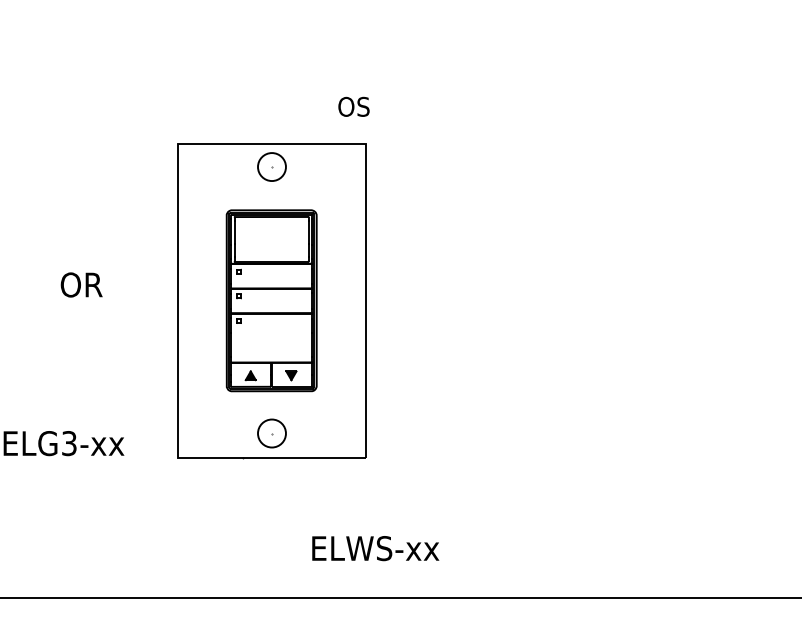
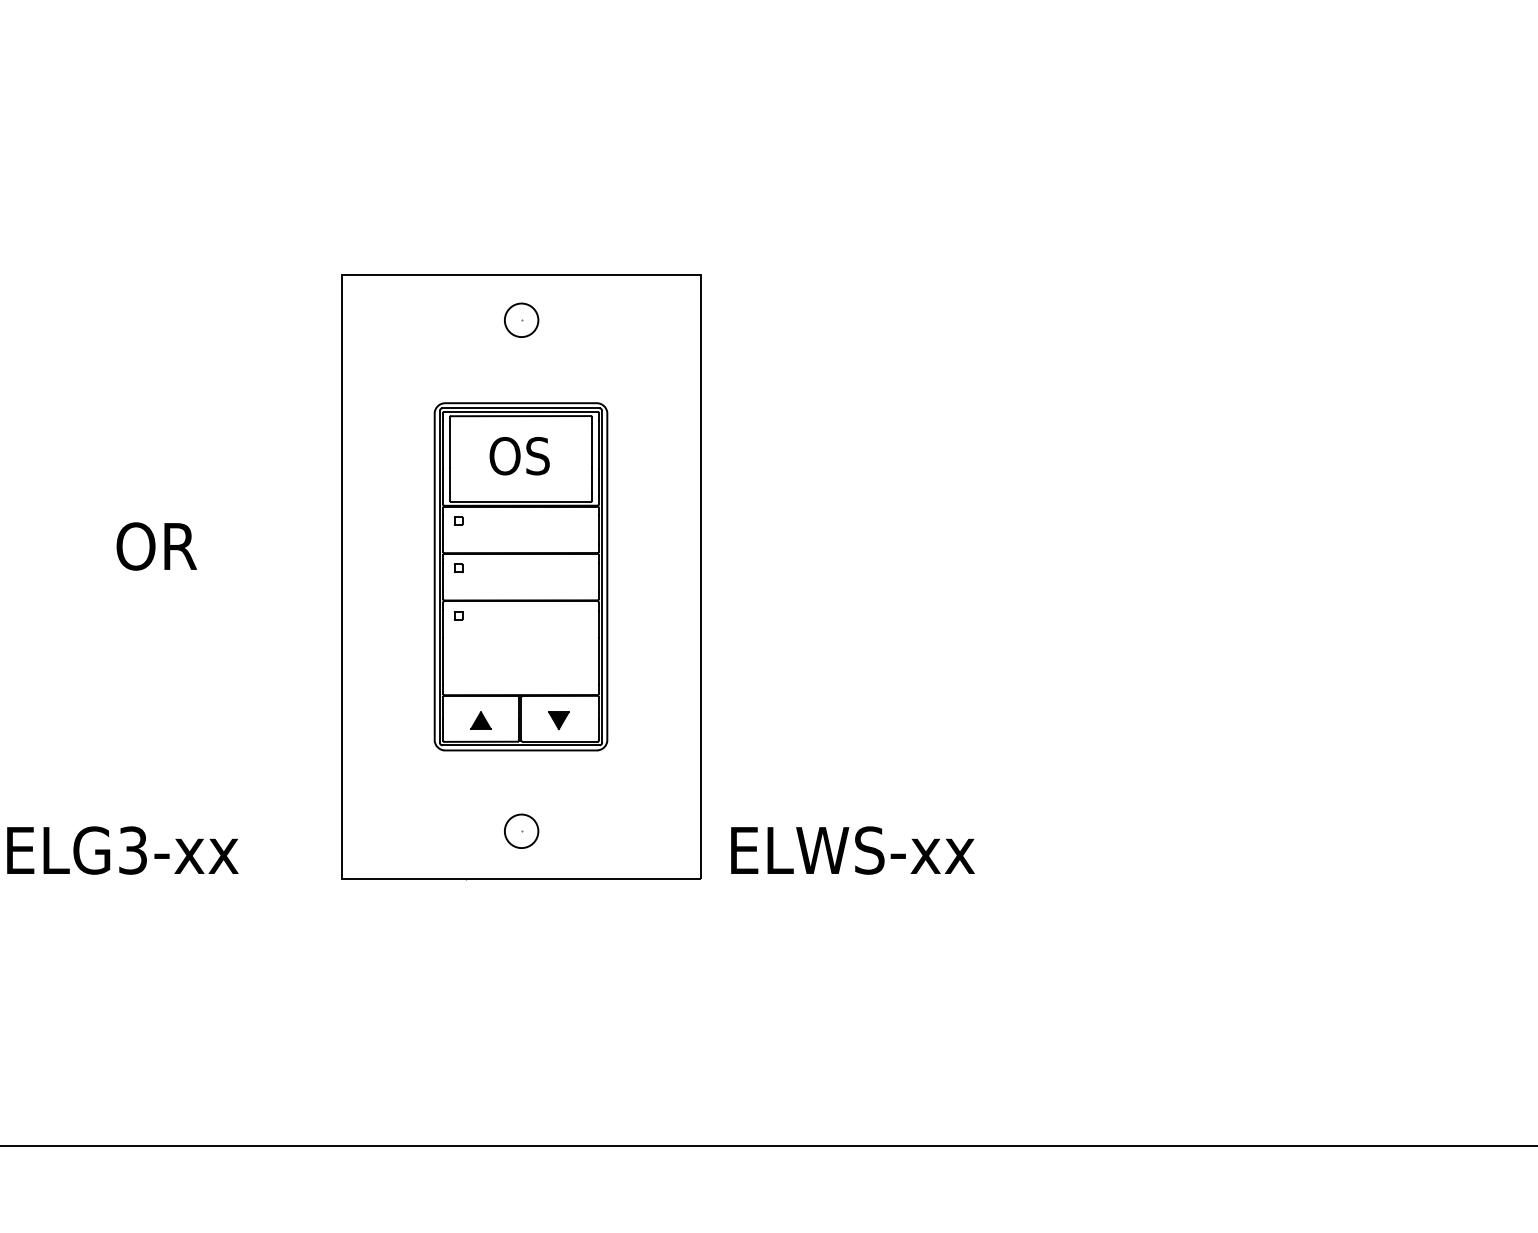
text: (353, 106) -> (518, 455), moved
circle: (271, 166) -> (520, 319), size x0.62
circle: (271, 433) -> (520, 831), size x0.62
text: (375, 548) -> (852, 850), moved

